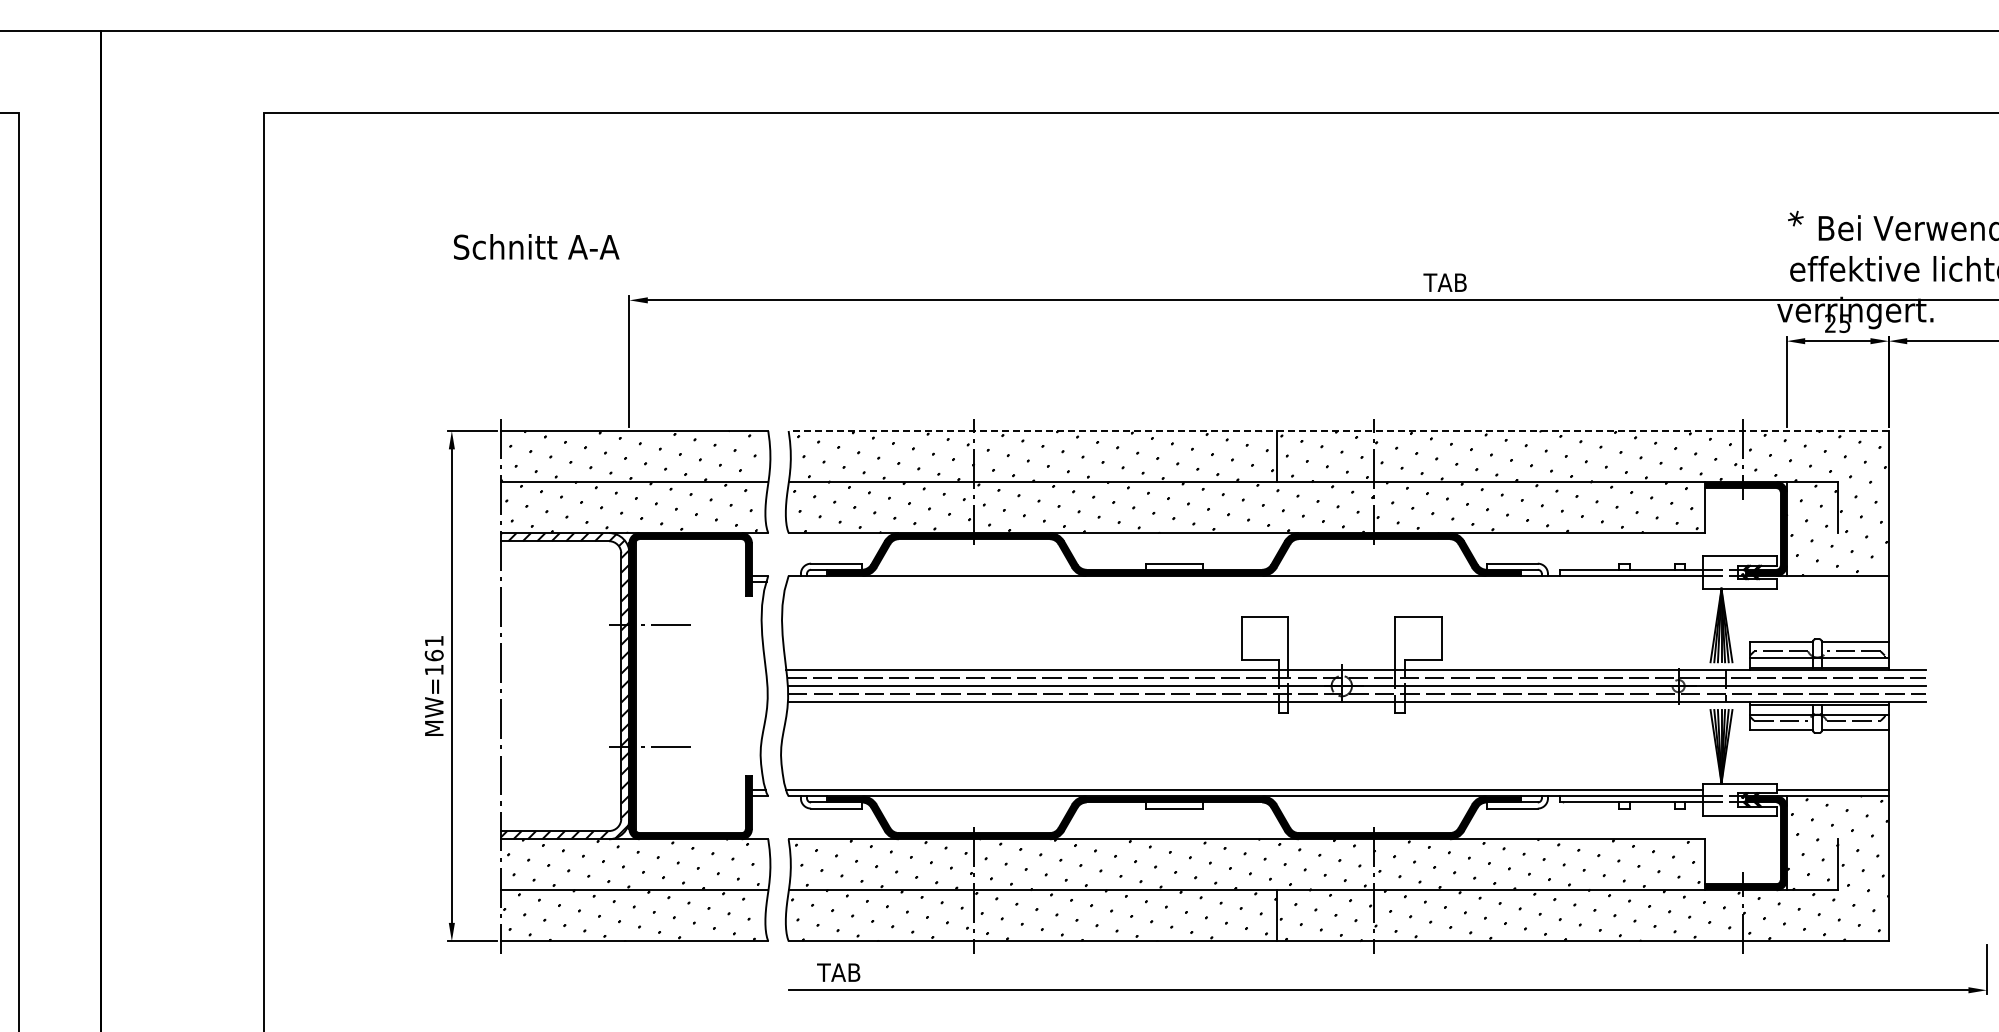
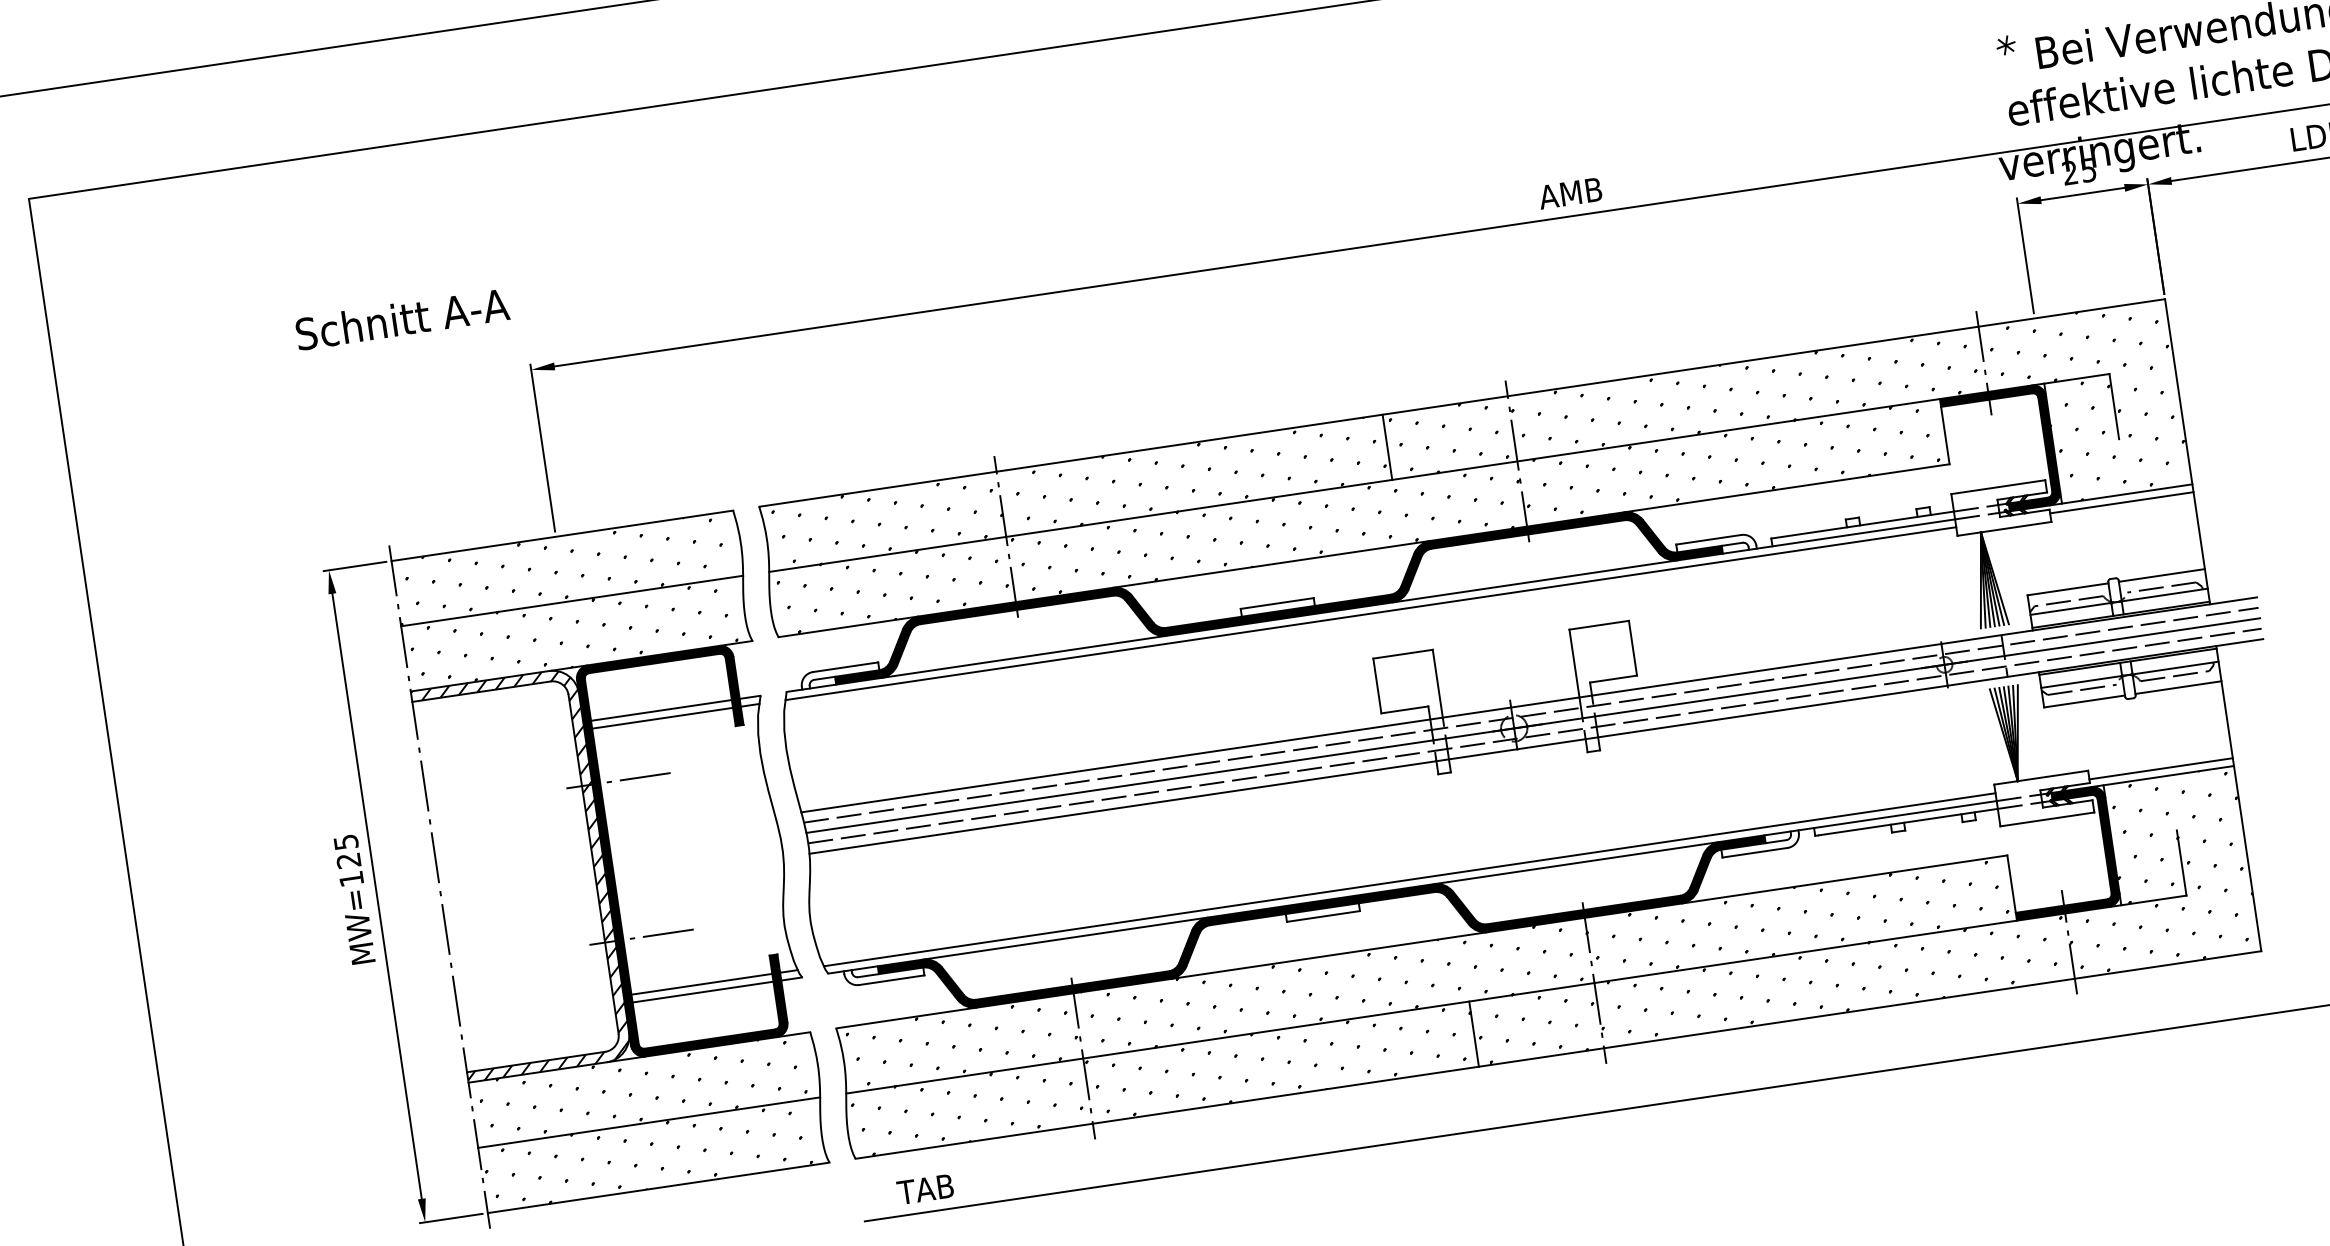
text: (1445, 282) -> (1570, 193), TAB -> AMB
line: (1338, 430) -> (1461, 402), dashed -> solid
line: (690, 575) -> (661, 709), added
line: (690, 582) -> (662, 718), added
line: (1244, 582) -> (1370, 614), added
line: (1832, 582) -> (2121, 503), added
text: (433, 648) -> (346, 851), MW=161 -> MW=125
line: (690, 790) -> (701, 984), added
line: (690, 796) -> (702, 992), added

